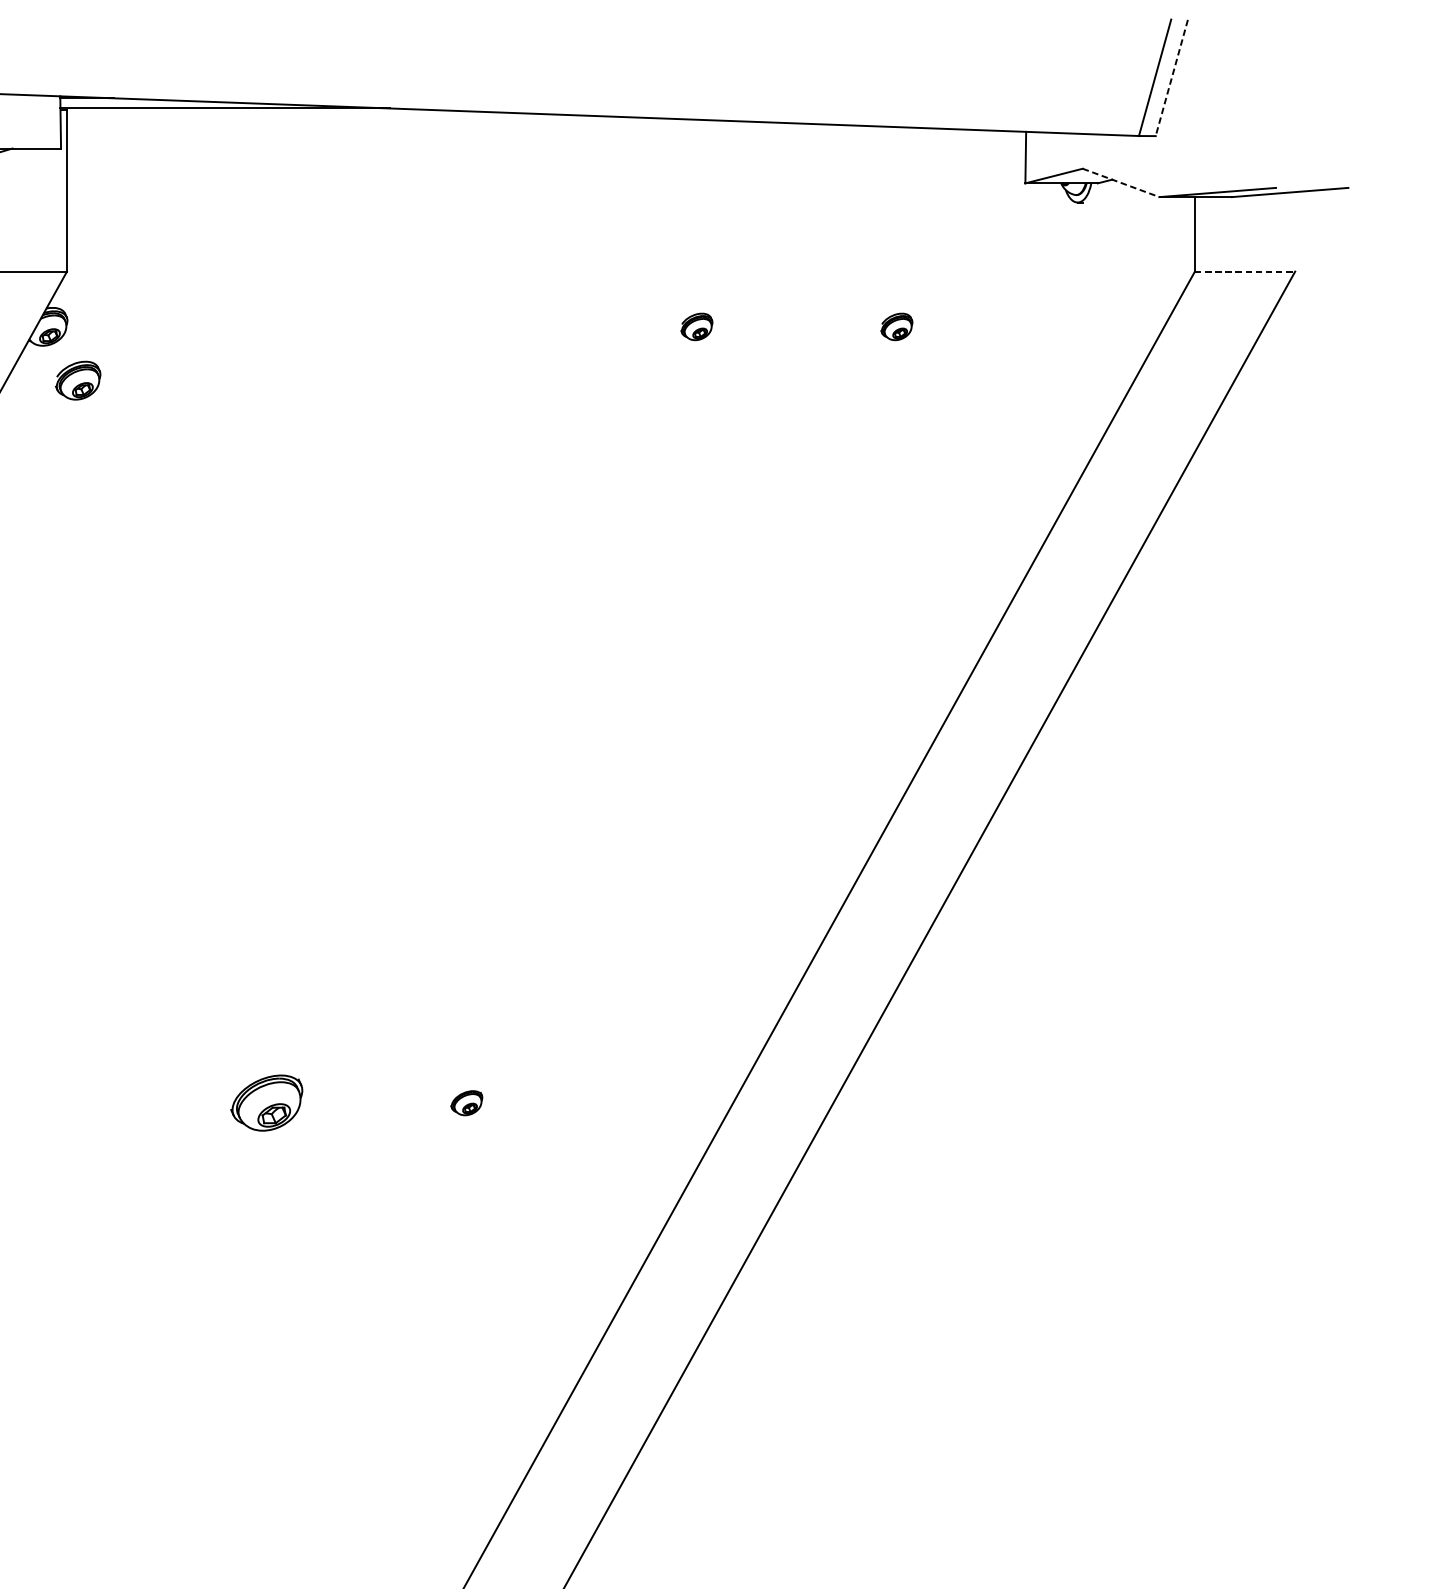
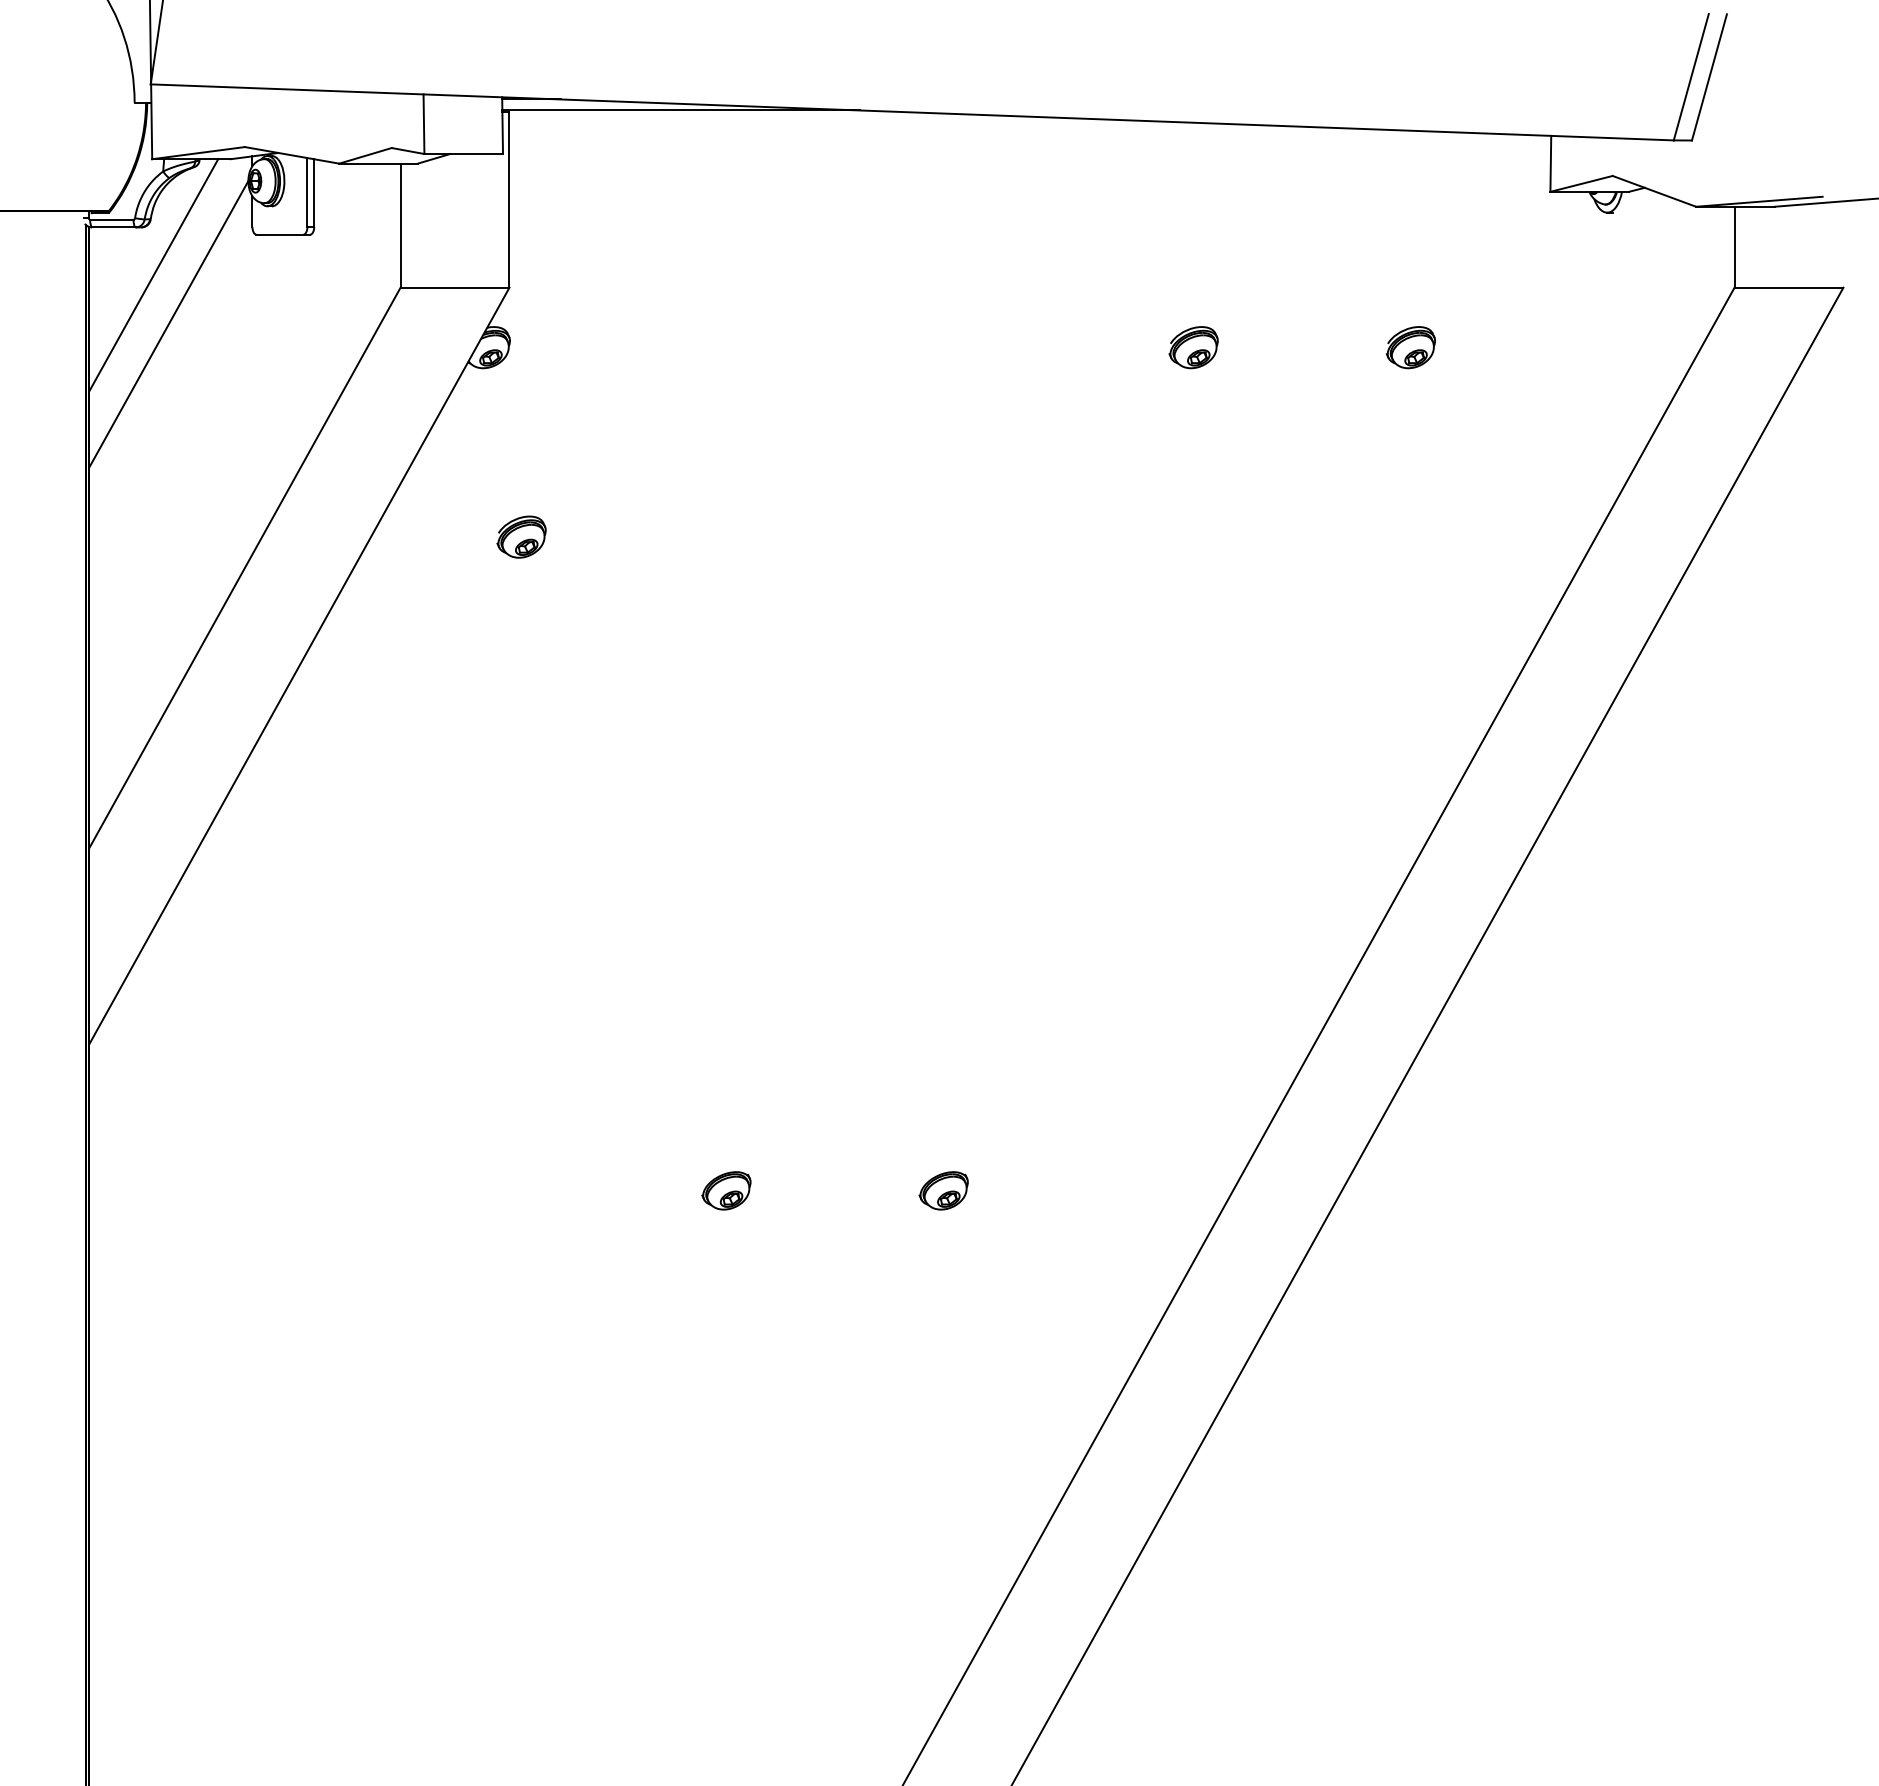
line: (1171, 78) -> (1709, 77), dashed -> solid
line: (1121, 183) -> (1654, 191), dashed -> solid
line: (1245, 271) -> (1789, 287), dashed -> solid
part: (696, 326) -> (1193, 347), size x1.43
part: (896, 326) -> (1410, 347), size x1.43
part: (78, 380) -> (521, 536), moved
part: (266, 1102) -> (726, 1190), size x0.62
part: (466, 1102) -> (943, 1190), size x1.43

